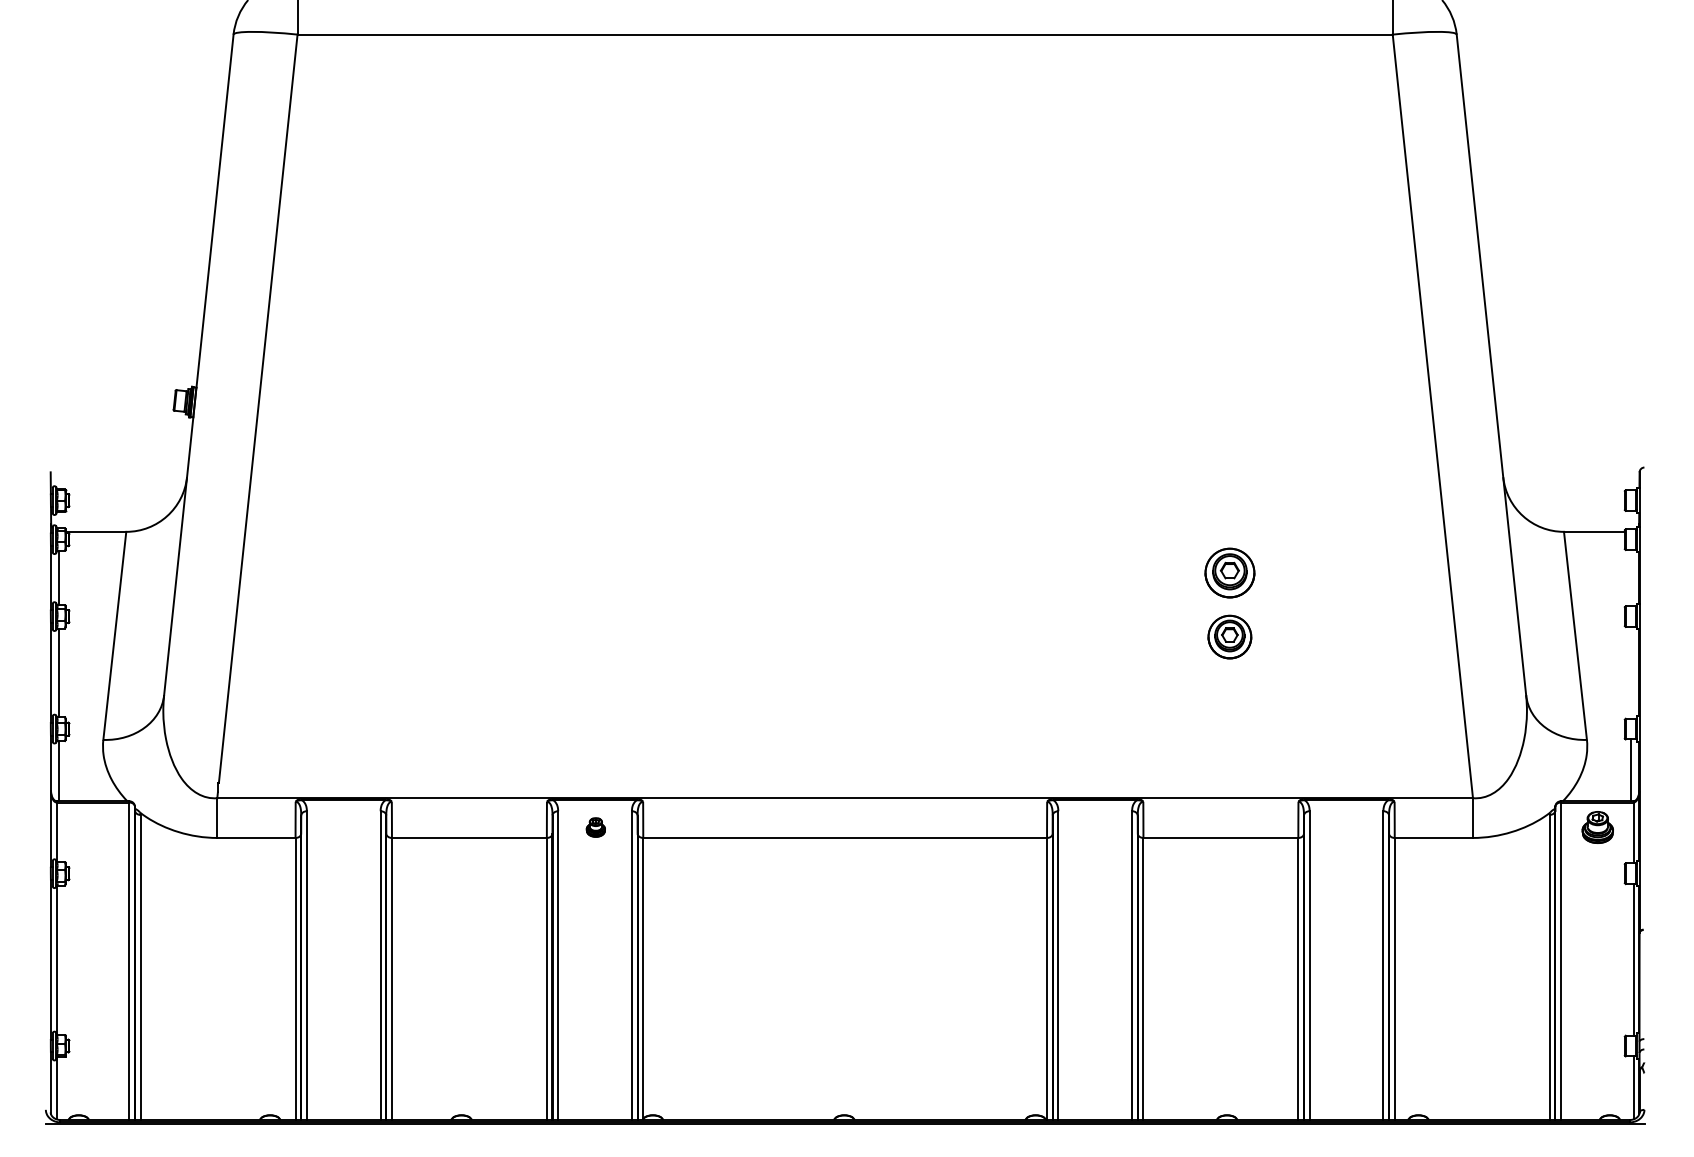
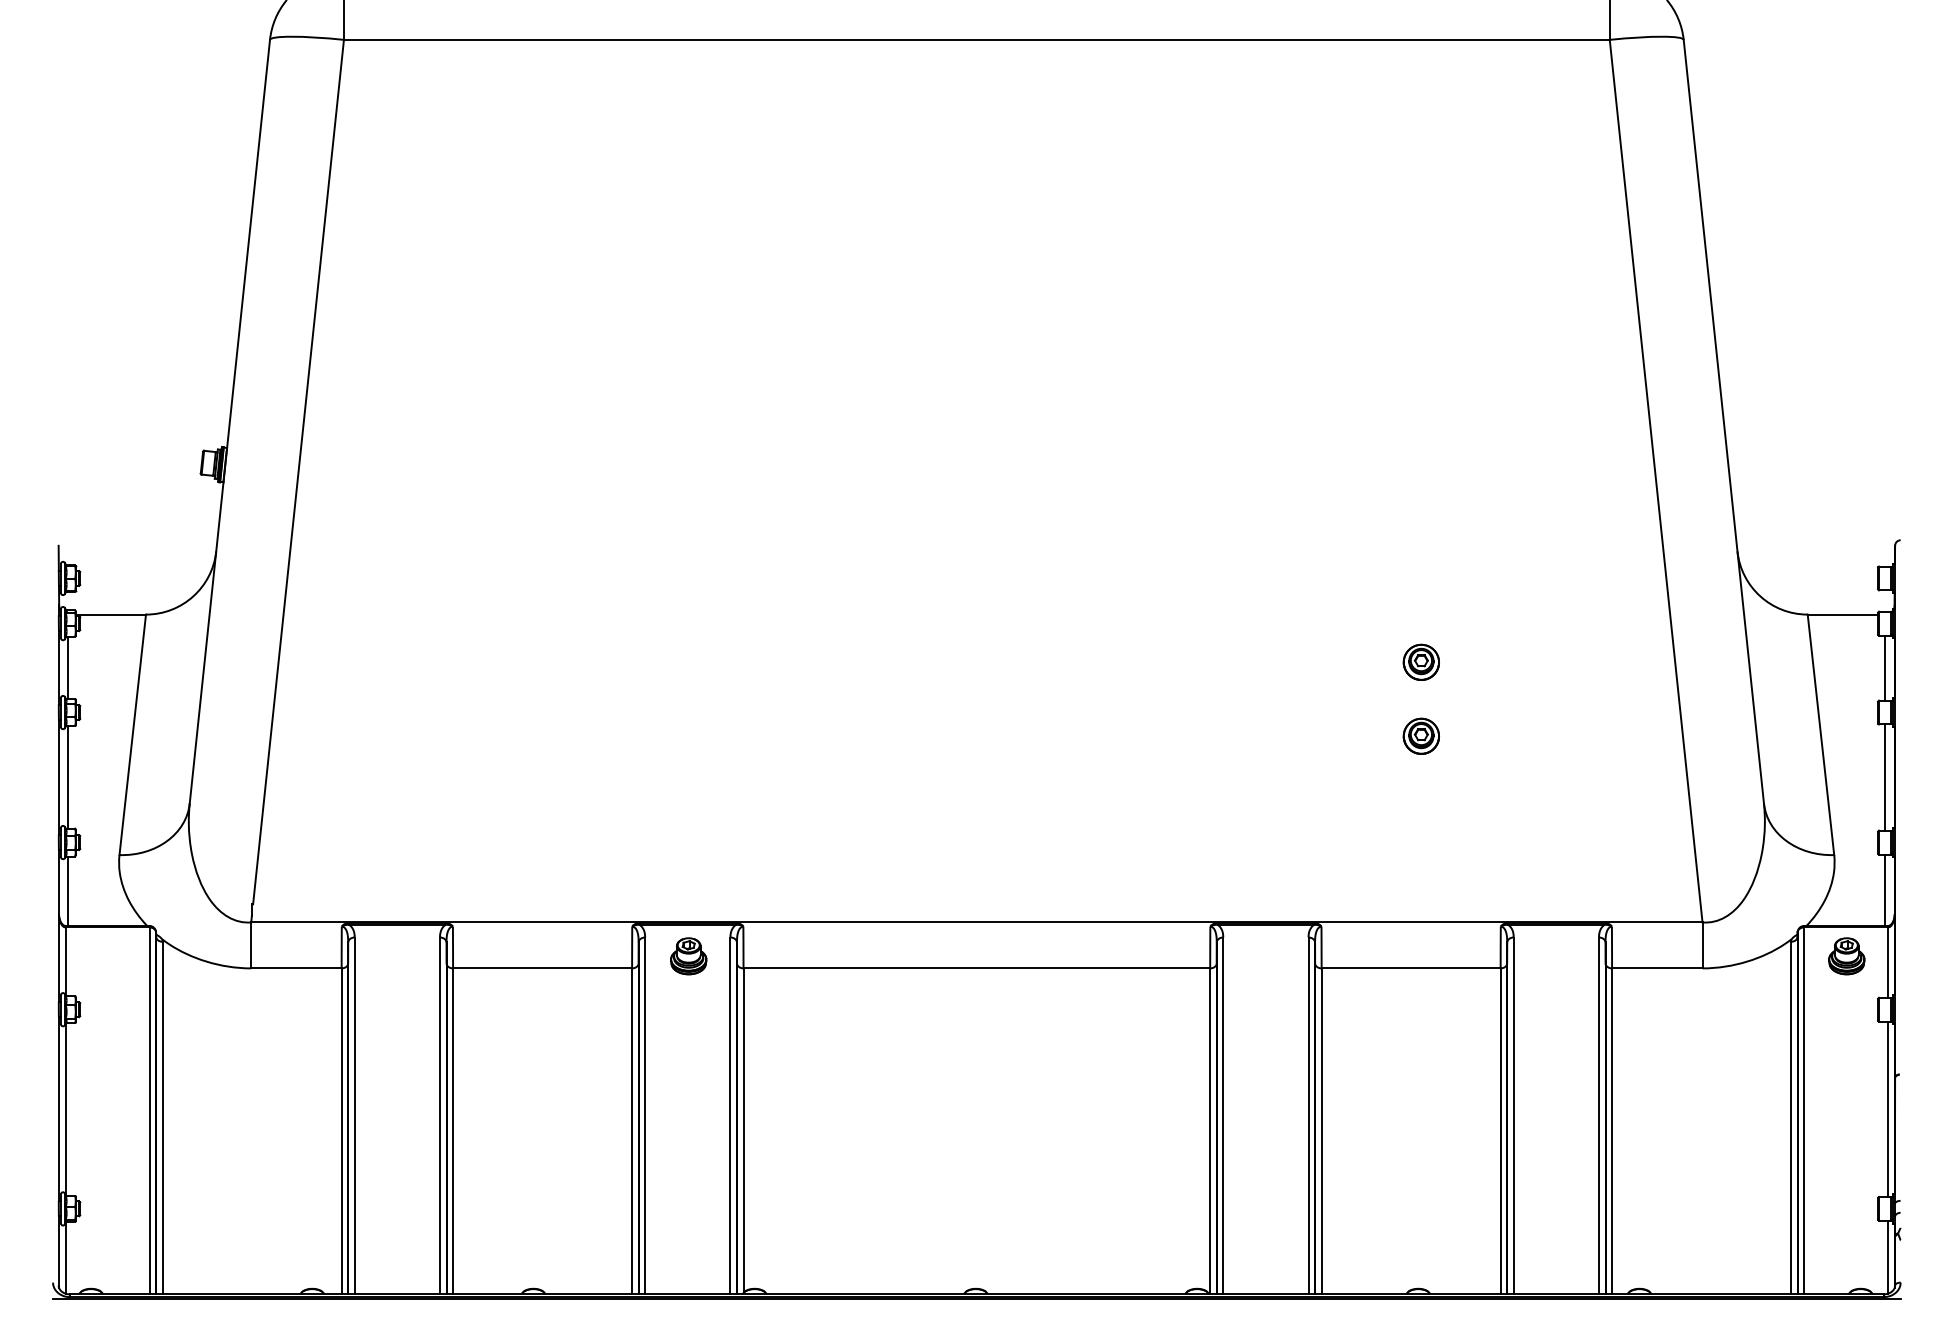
part: (1229, 573) -> (1421, 662), size x0.62
line: (1631, 577) -> (1885, 667), added
part: (1229, 637) -> (1421, 736), size x0.71
line: (1631, 672) -> (1885, 777), added
part: (595, 827) -> (688, 956), size x1.67

